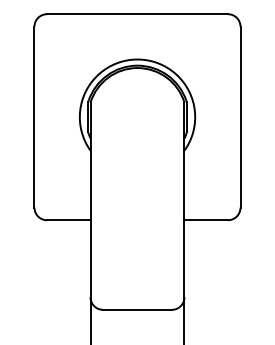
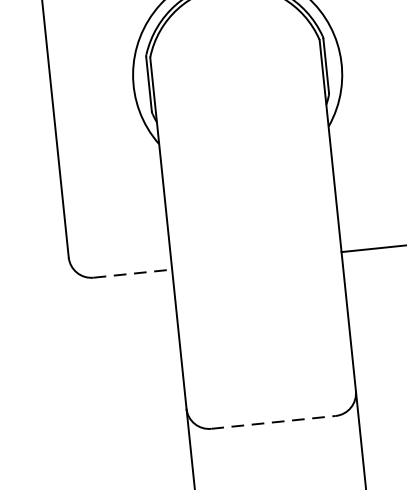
line: (68, 220) -> (132, 274), solid -> dashed
line: (137, 309) -> (273, 421), solid -> dashed

